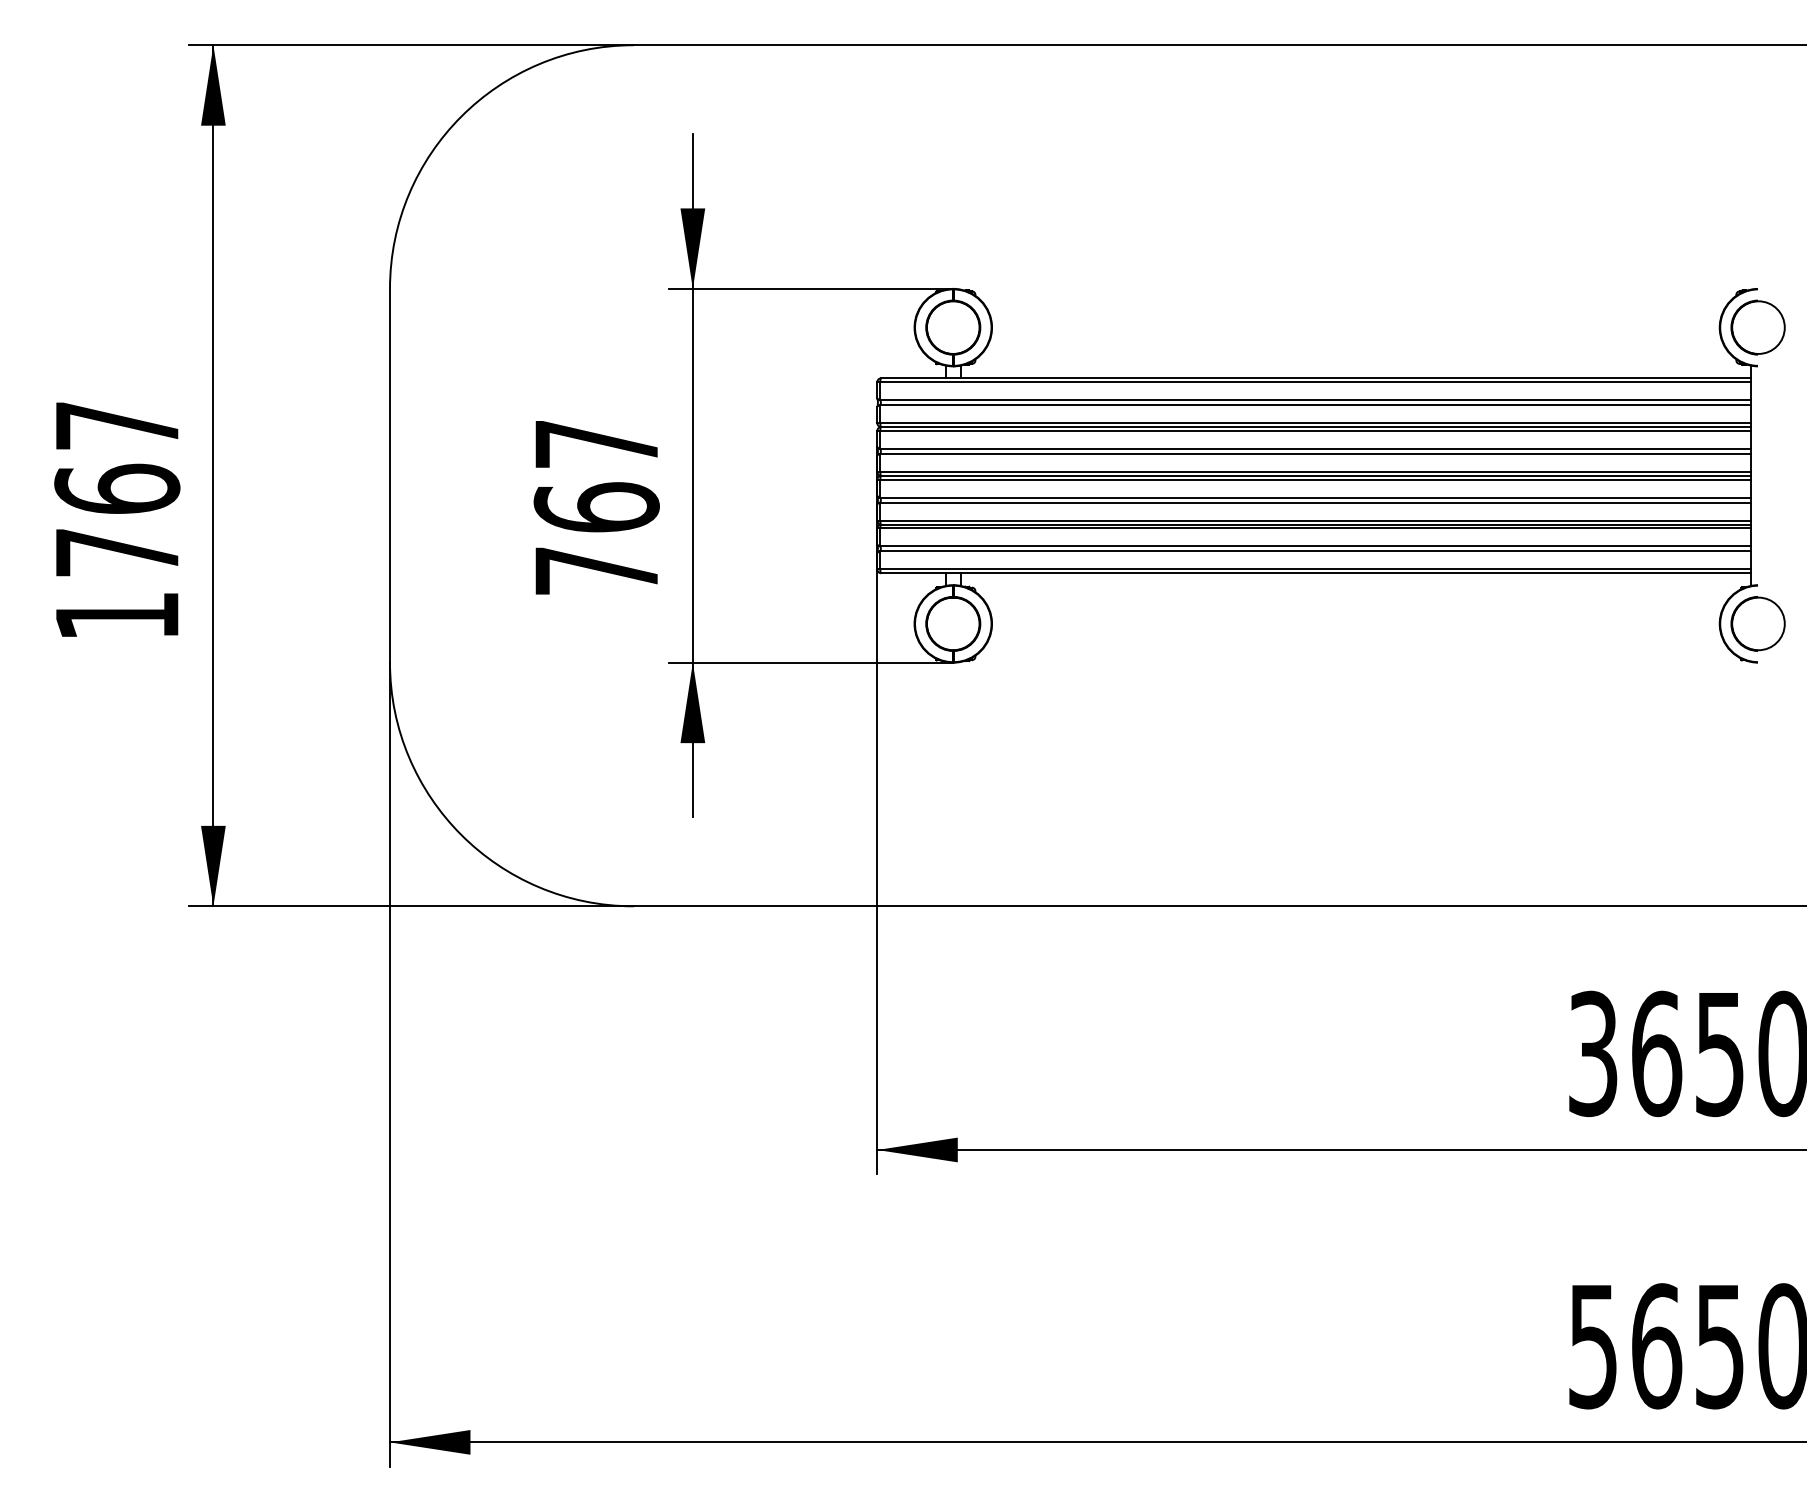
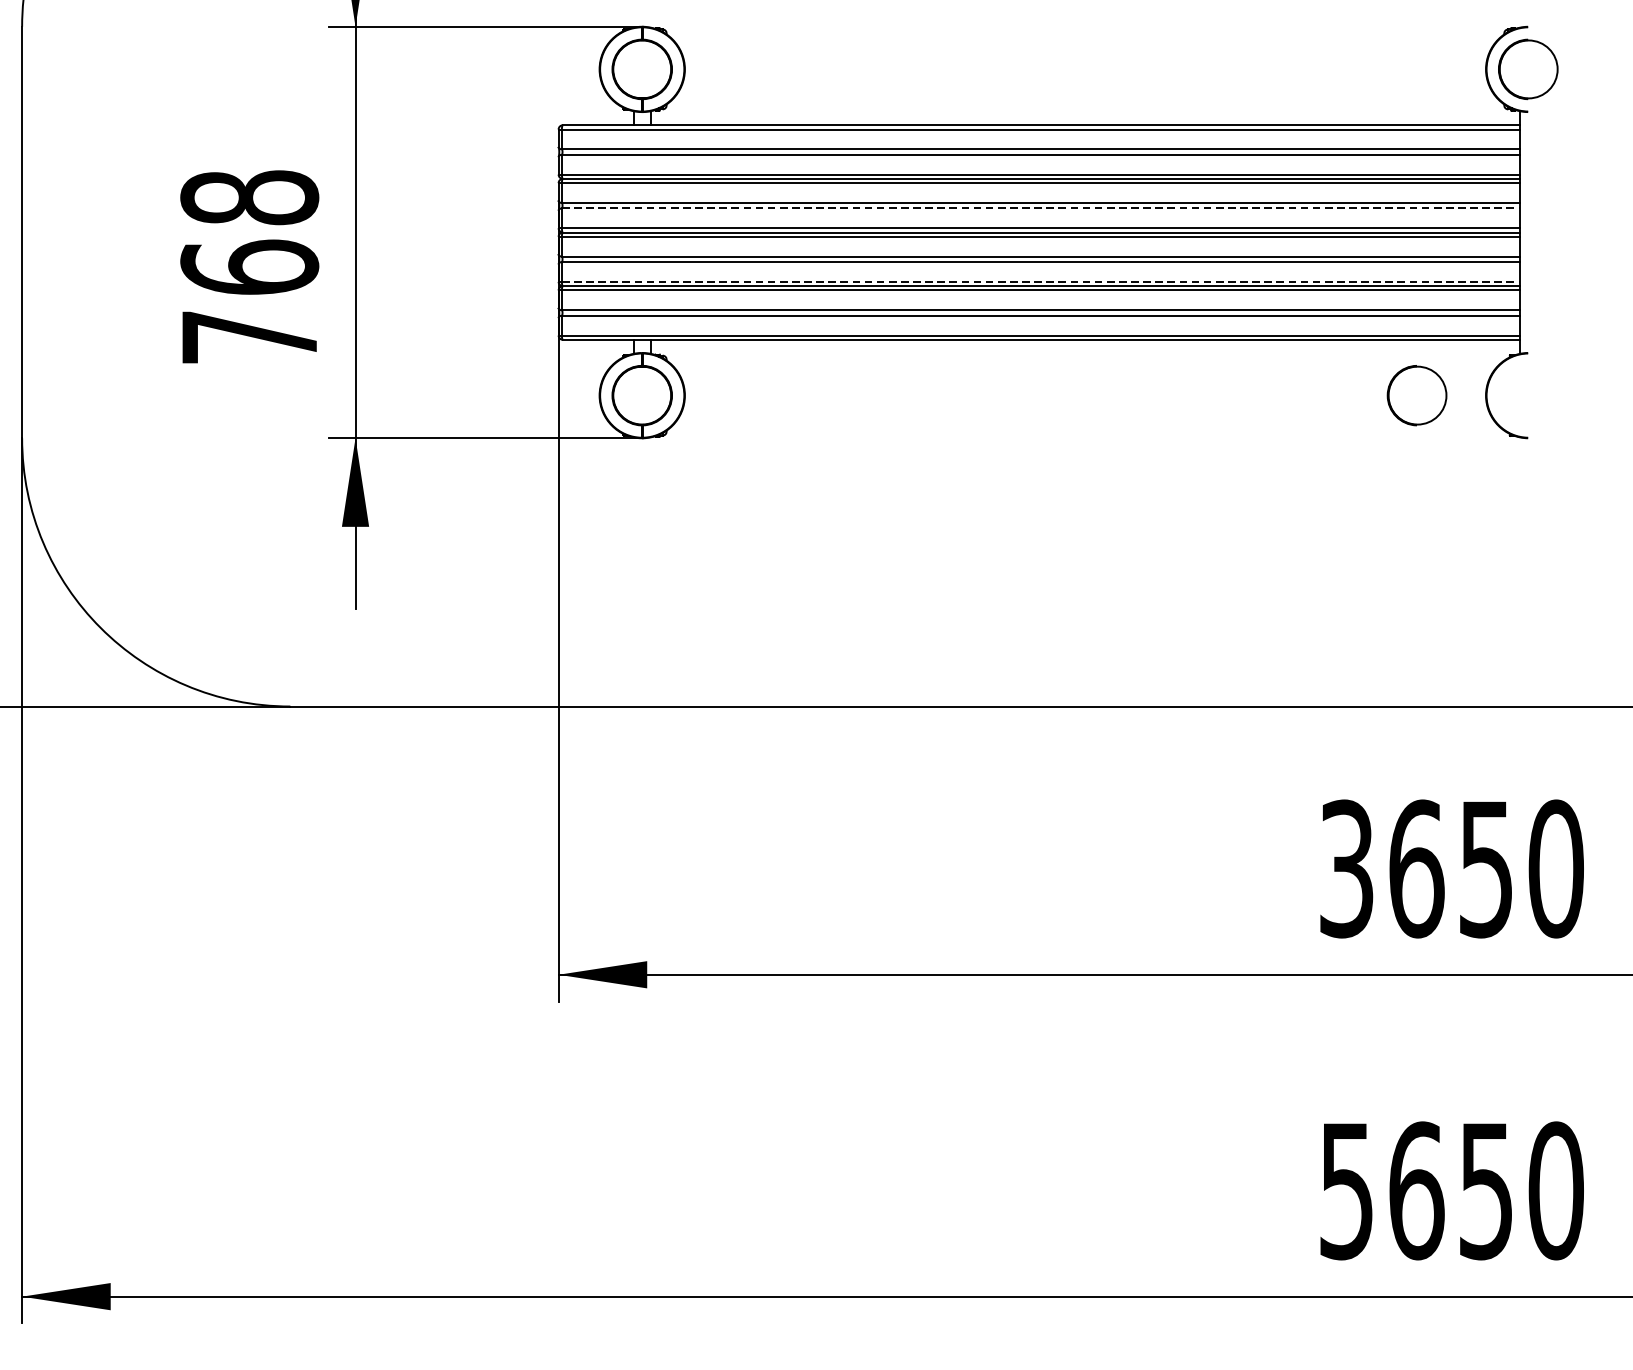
text: (596, 444) -> (249, 198), 767 -> 768
line: (1315, 453) -> (1041, 208), solid -> dashed
line: (1315, 520) -> (1041, 281), solid -> dashed
part: (1757, 623) -> (1416, 395), moved

